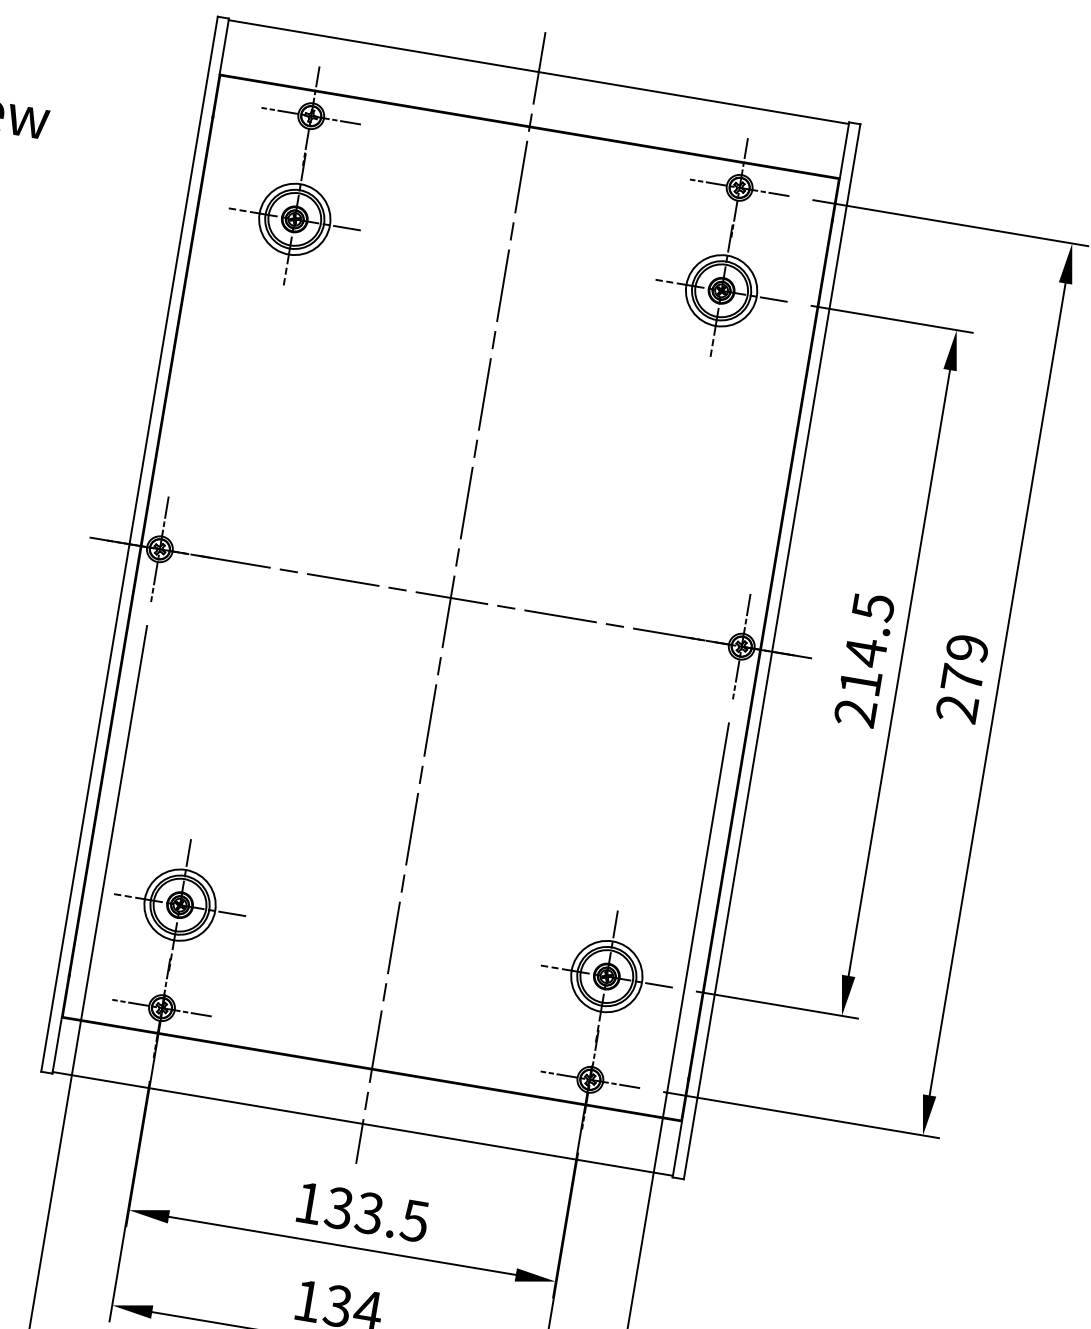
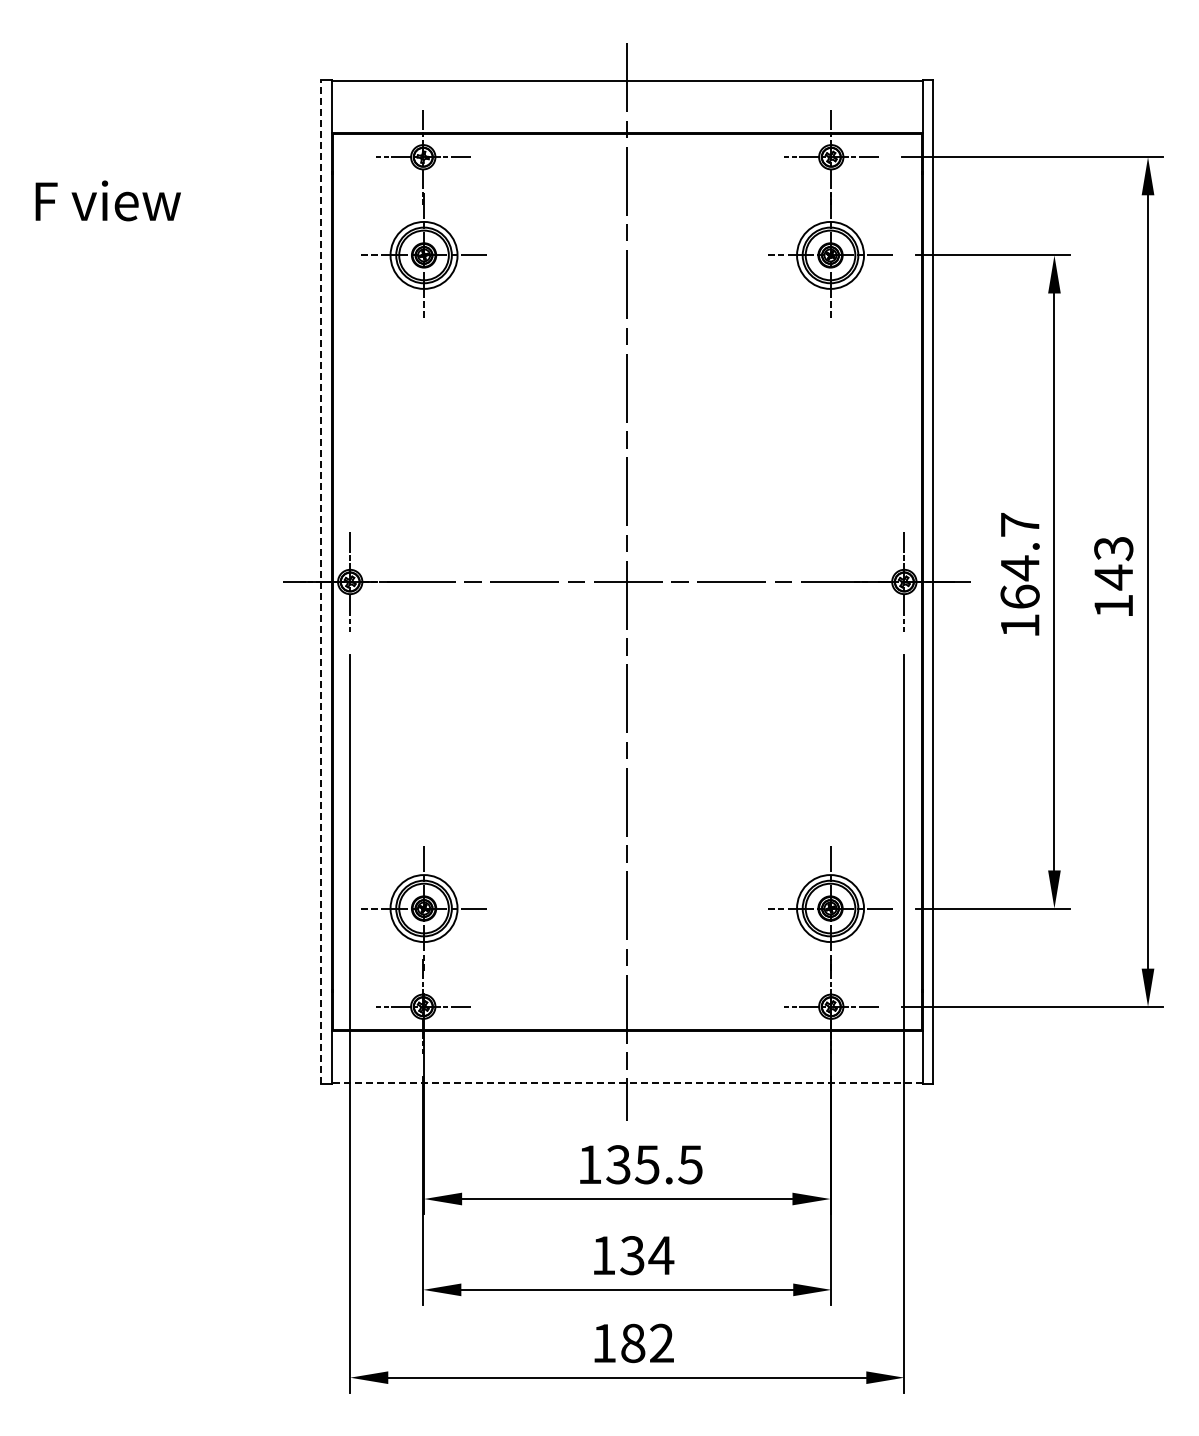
line: (129, 543) -> (321, 581), solid -> dashed
text: (863, 659) -> (1019, 574), 214.5 -> 164.7
text: (962, 678) -> (1113, 577), 279 -> 143
line: (362, 1123) -> (626, 1082), solid -> dashed
text: (369, 1213) -> (647, 1164), 133.5 -> 135.5

